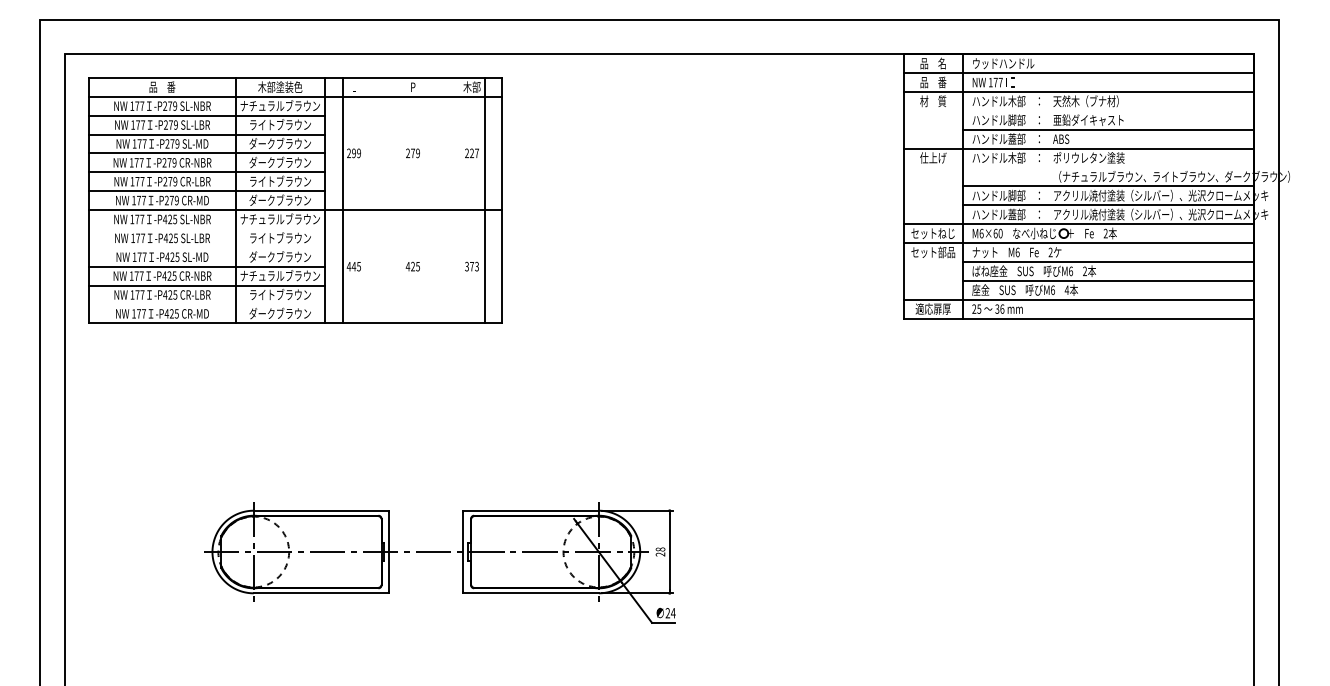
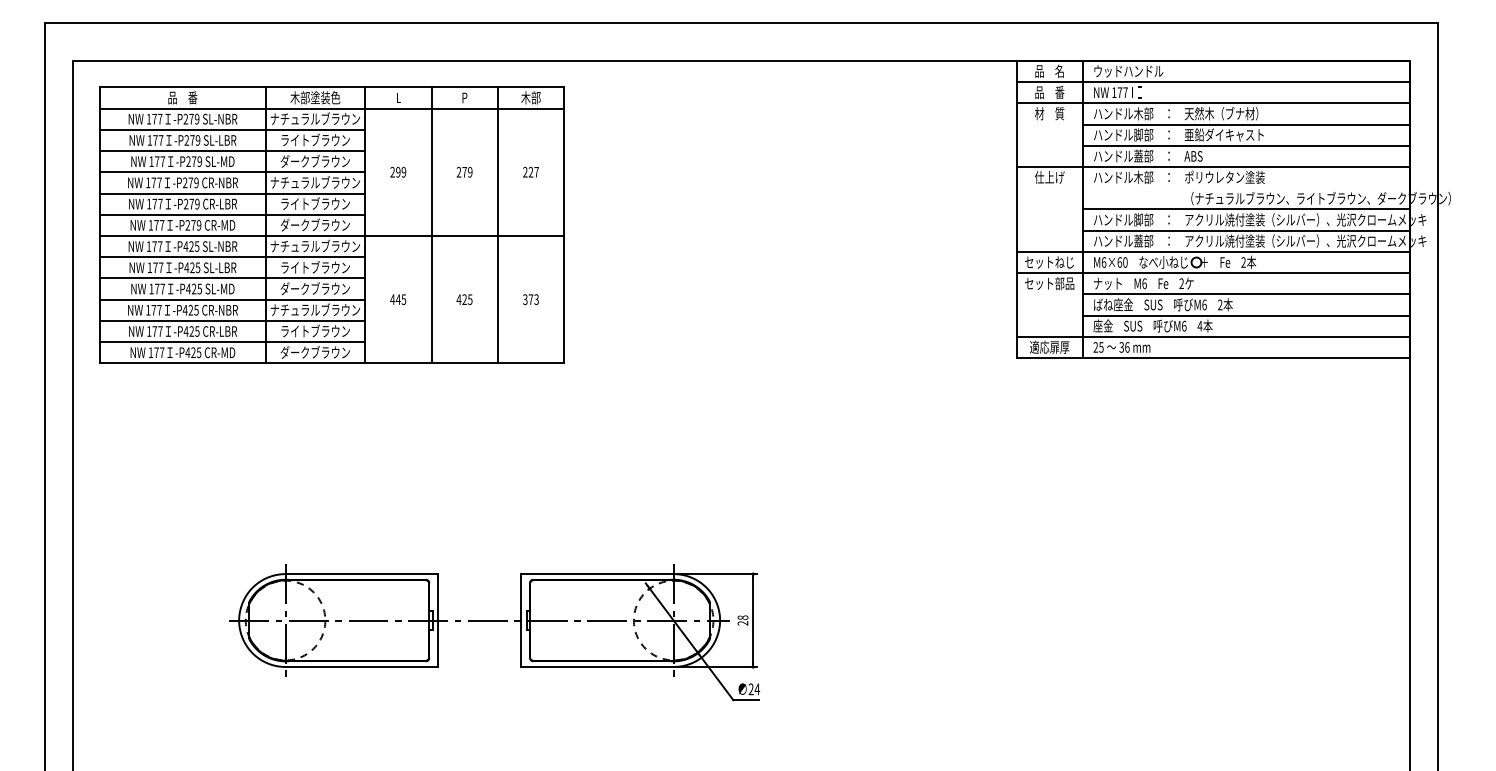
line: (1107, 110) -> (1245, 124), added
text: (279, 162) -> (314, 182), ダークブラウン -> ナチュラルブラウン
line: (342, 200) -> (431, 225), moved
line: (484, 200) -> (497, 225), moved
line: (206, 228) -> (232, 256), added
line: (206, 247) -> (232, 278), added
line: (206, 304) -> (232, 342), added

